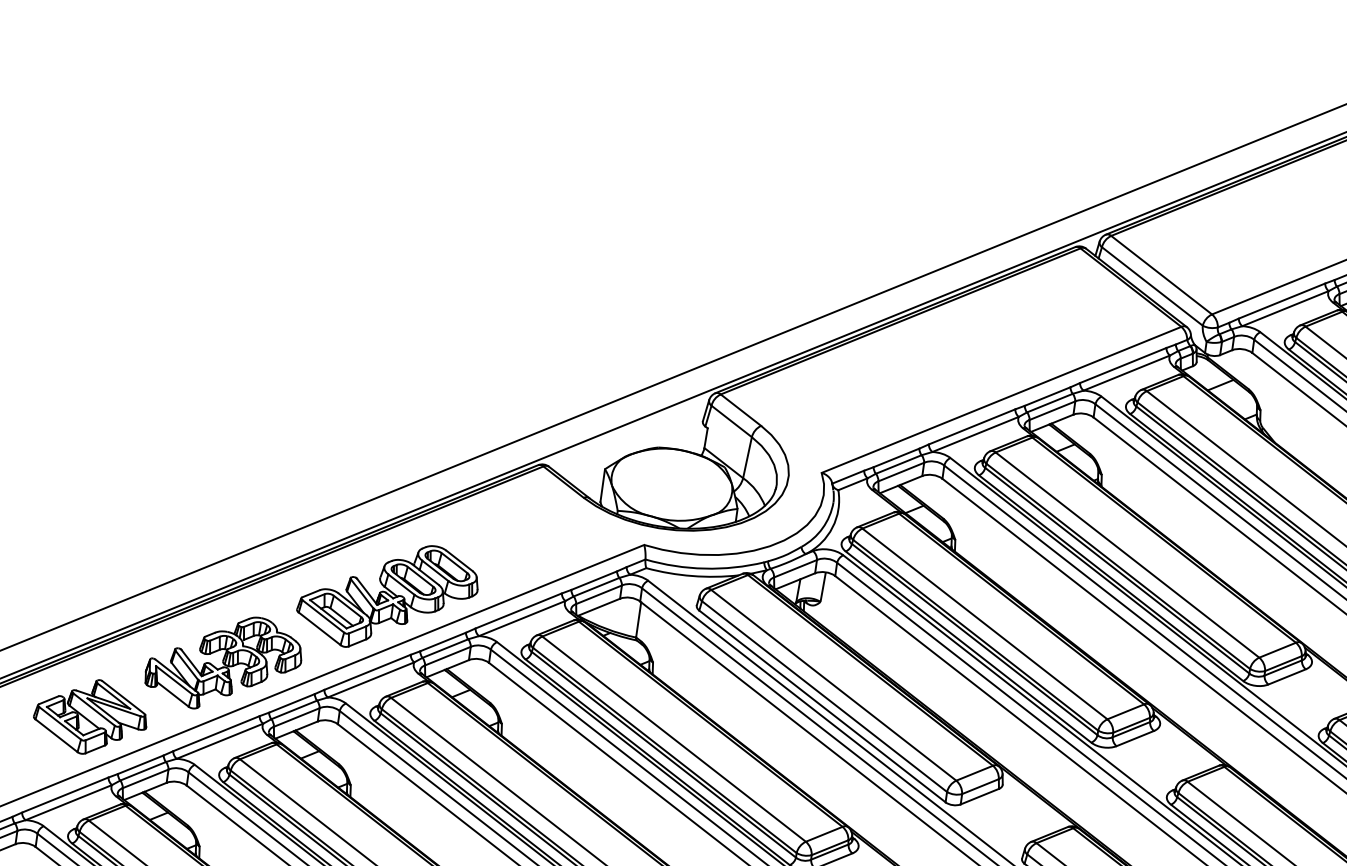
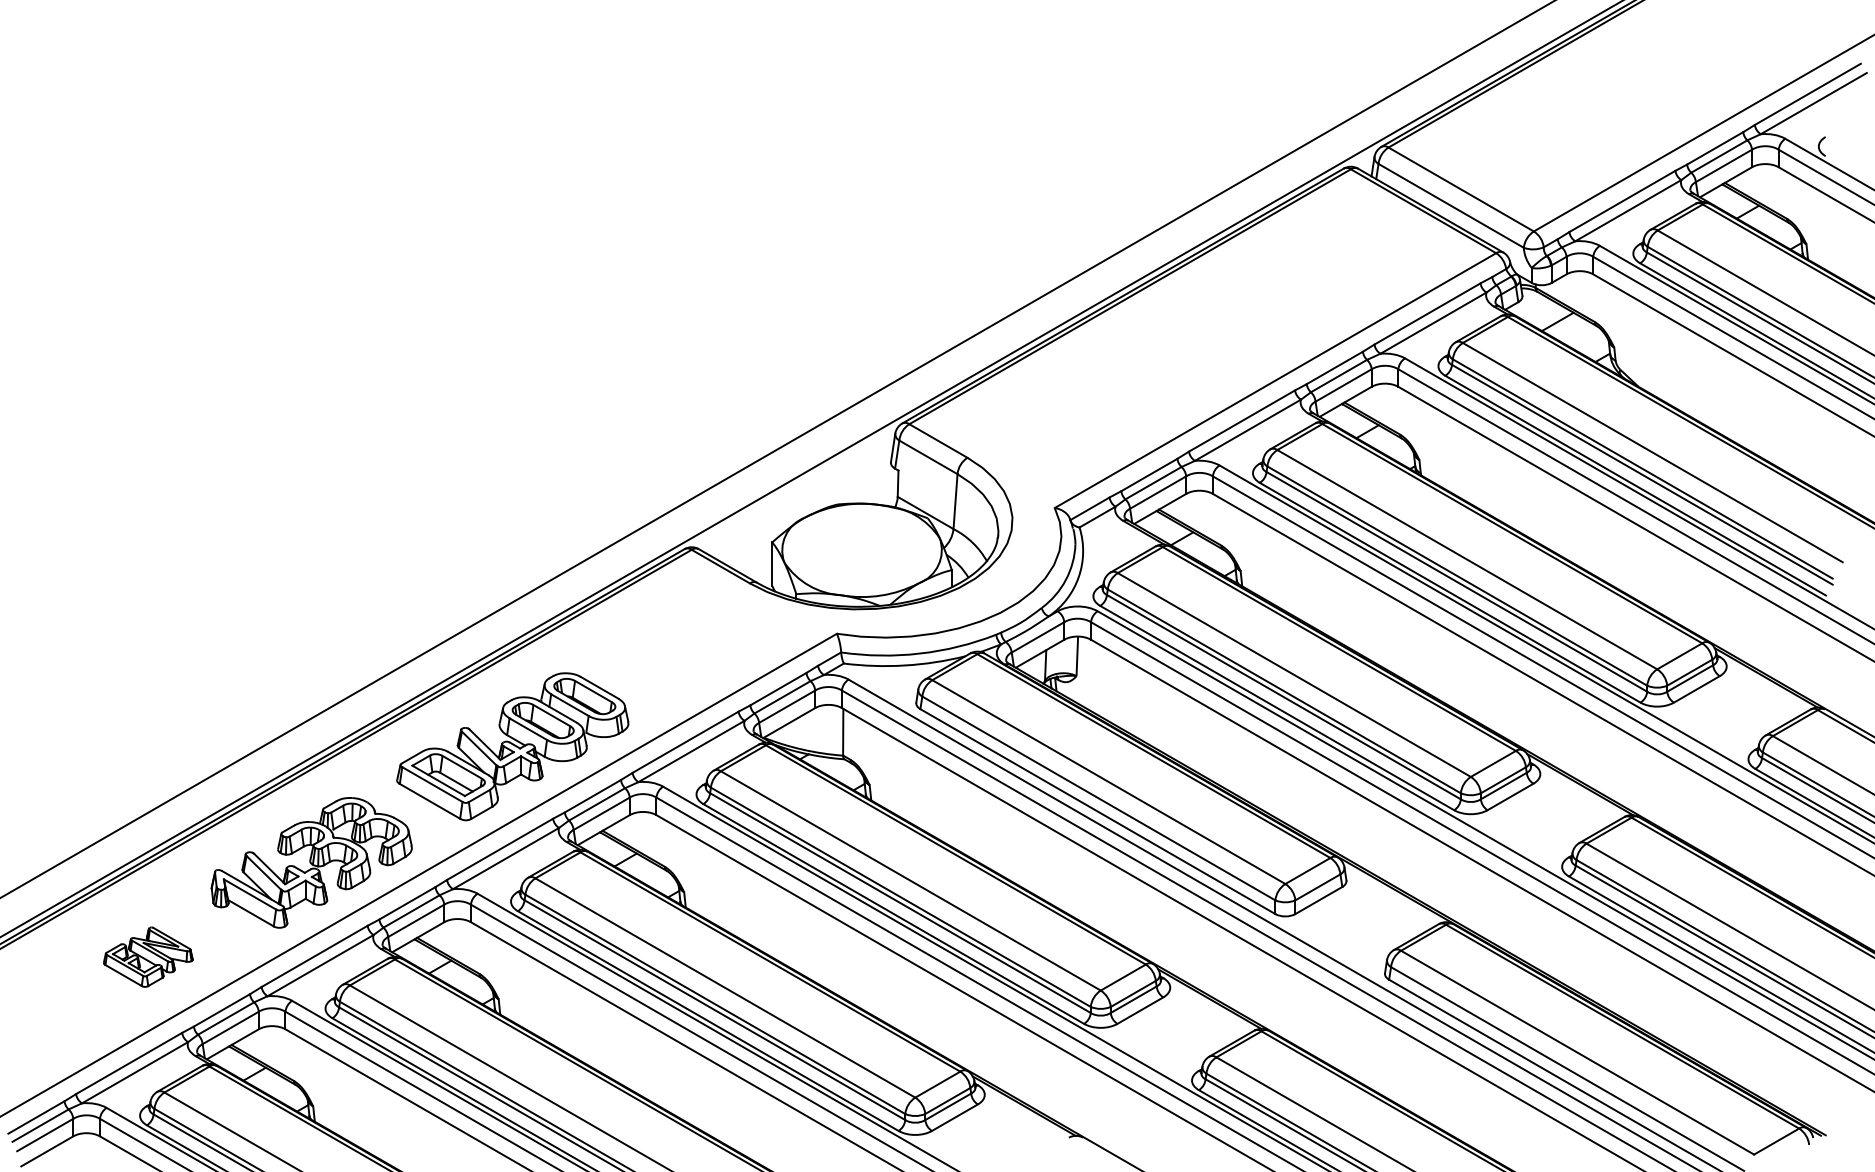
part: (91, 716) -> (148, 956), size x0.6

